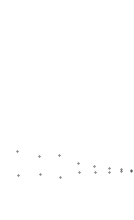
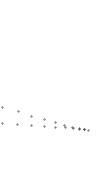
part: (60, 166) -> (31, 120), size x0.62

